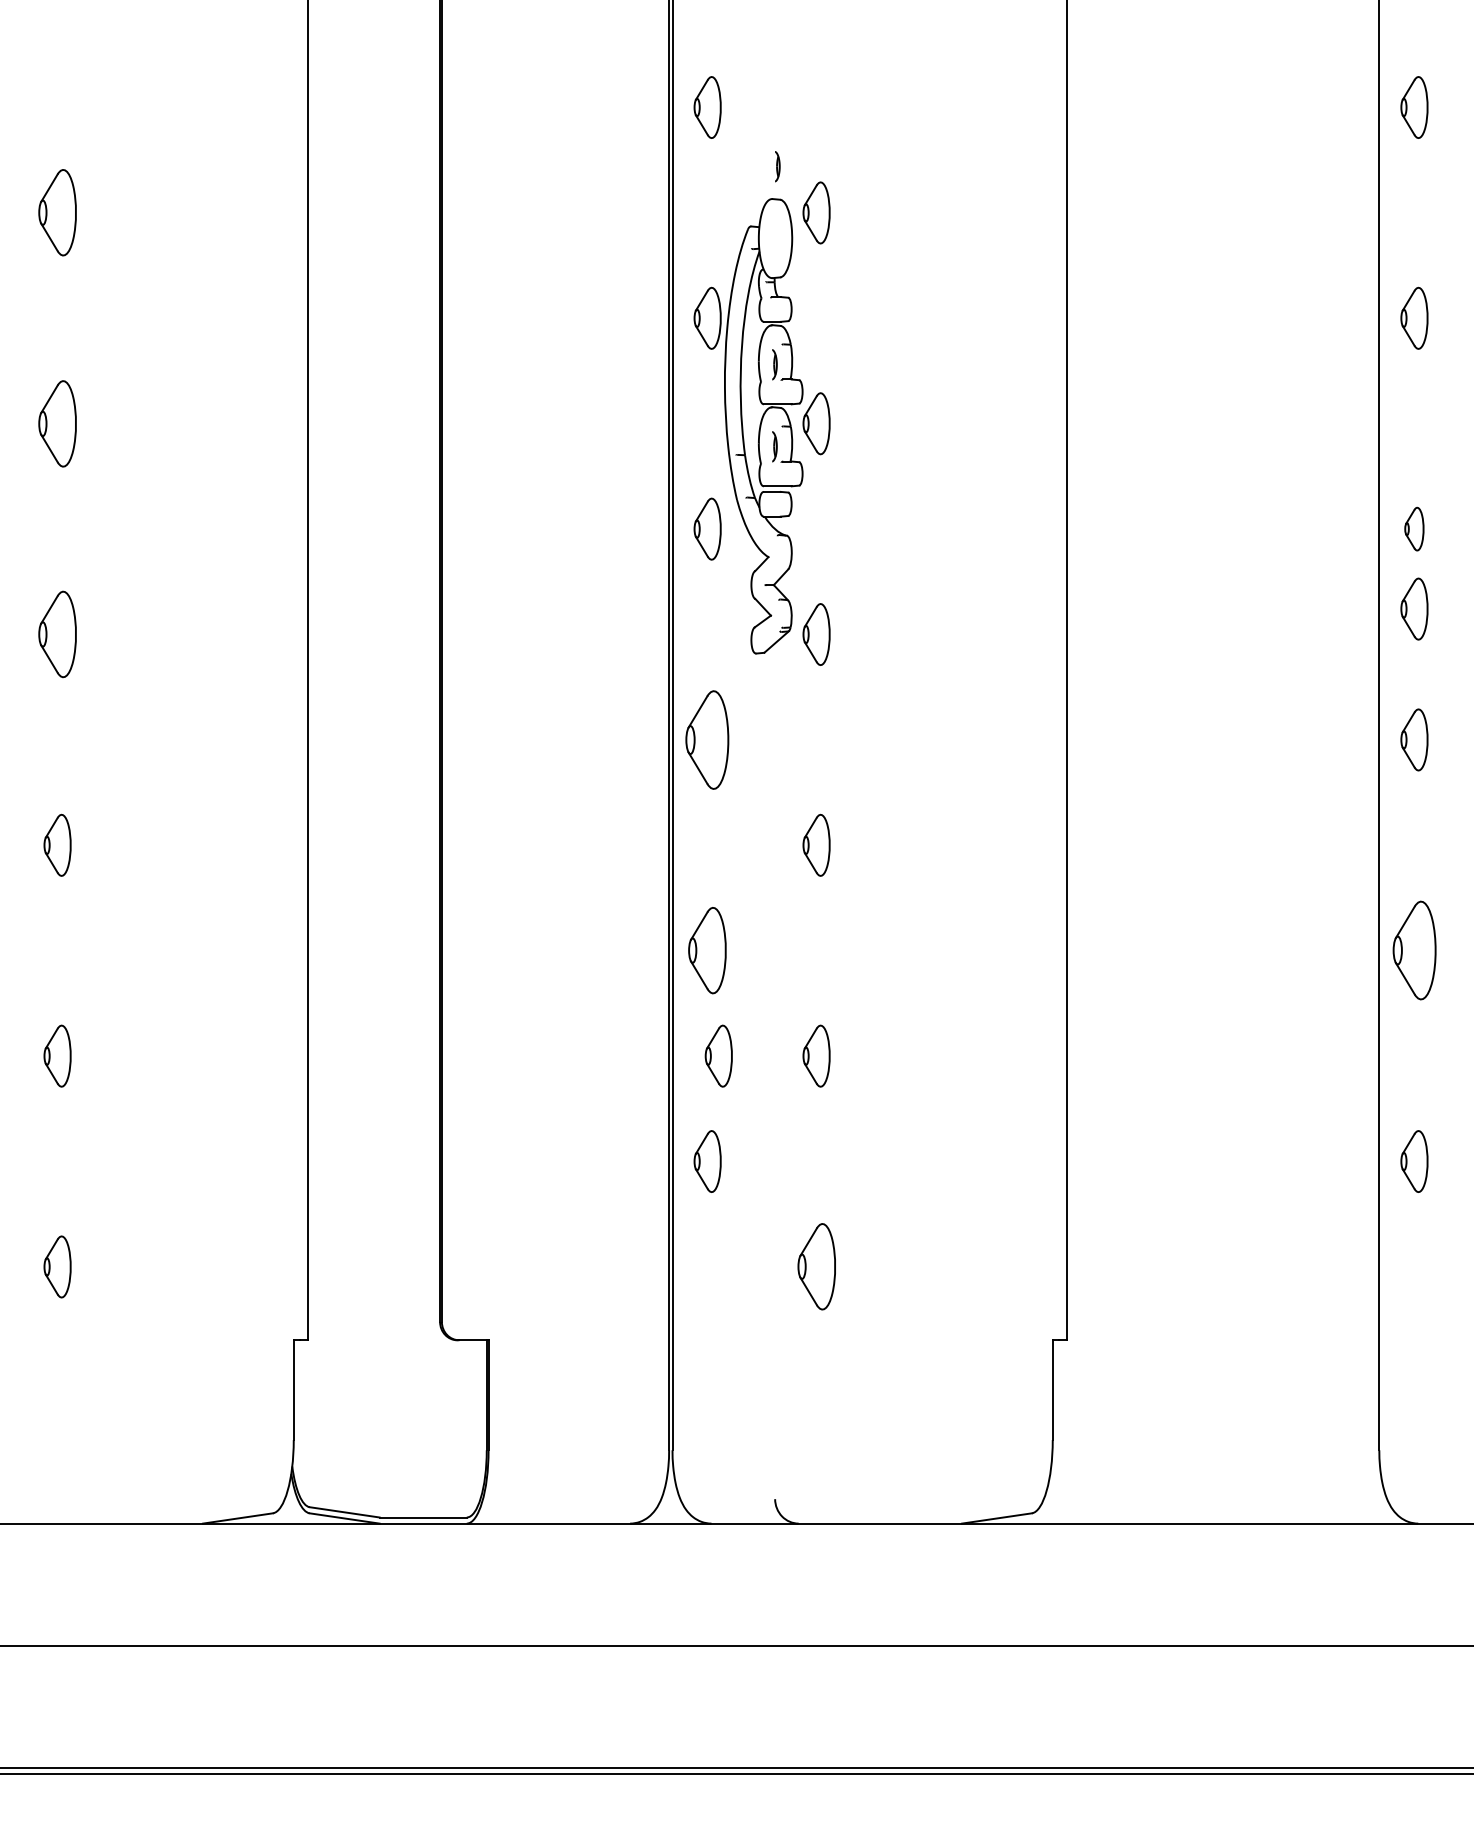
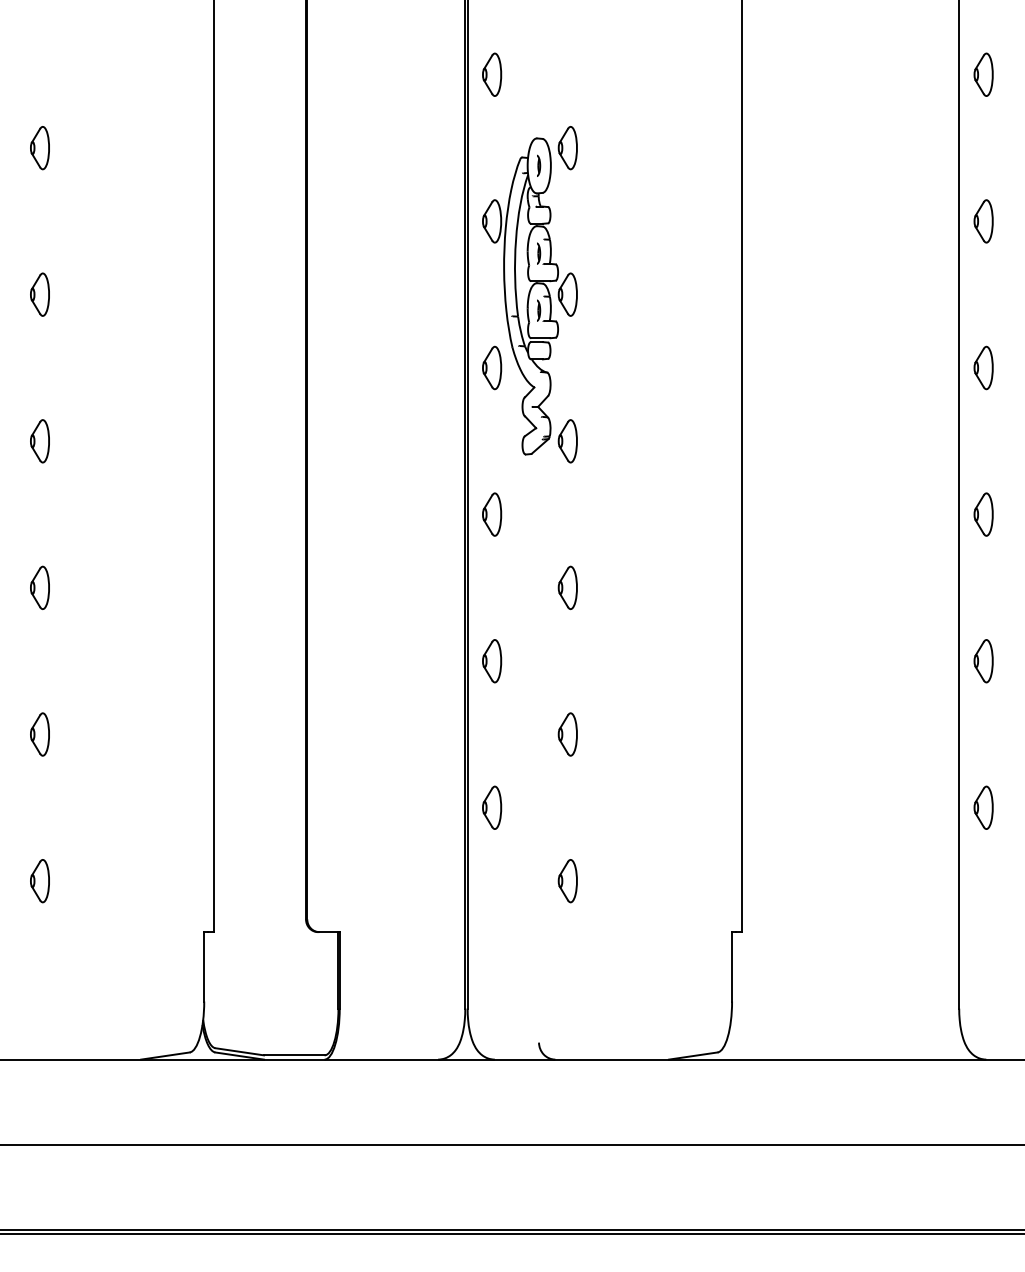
line: (778, 166) -> (539, 165), moved
part: (56, 213) -> (39, 148), size x0.71
part: (56, 423) -> (39, 294), size x0.71
part: (1414, 528) -> (983, 367), size x1.43
part: (1414, 608) -> (983, 423), removed
part: (56, 634) -> (39, 441), size x0.71
part: (708, 739) -> (492, 514), size x0.62
part: (708, 951) -> (492, 661), size x0.71
part: (1414, 951) -> (983, 661), size x0.62
part: (718, 1056) -> (499, 734), removed
part: (816, 1267) -> (567, 881), size x0.71

